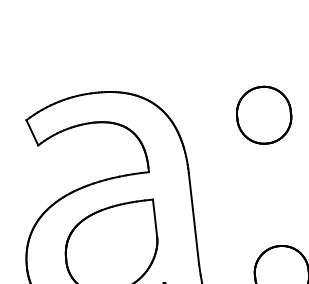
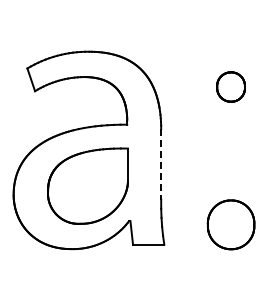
part: (263, 114) -> (230, 86), size x0.6
line: (193, 213) -> (161, 164), solid -> dashed

